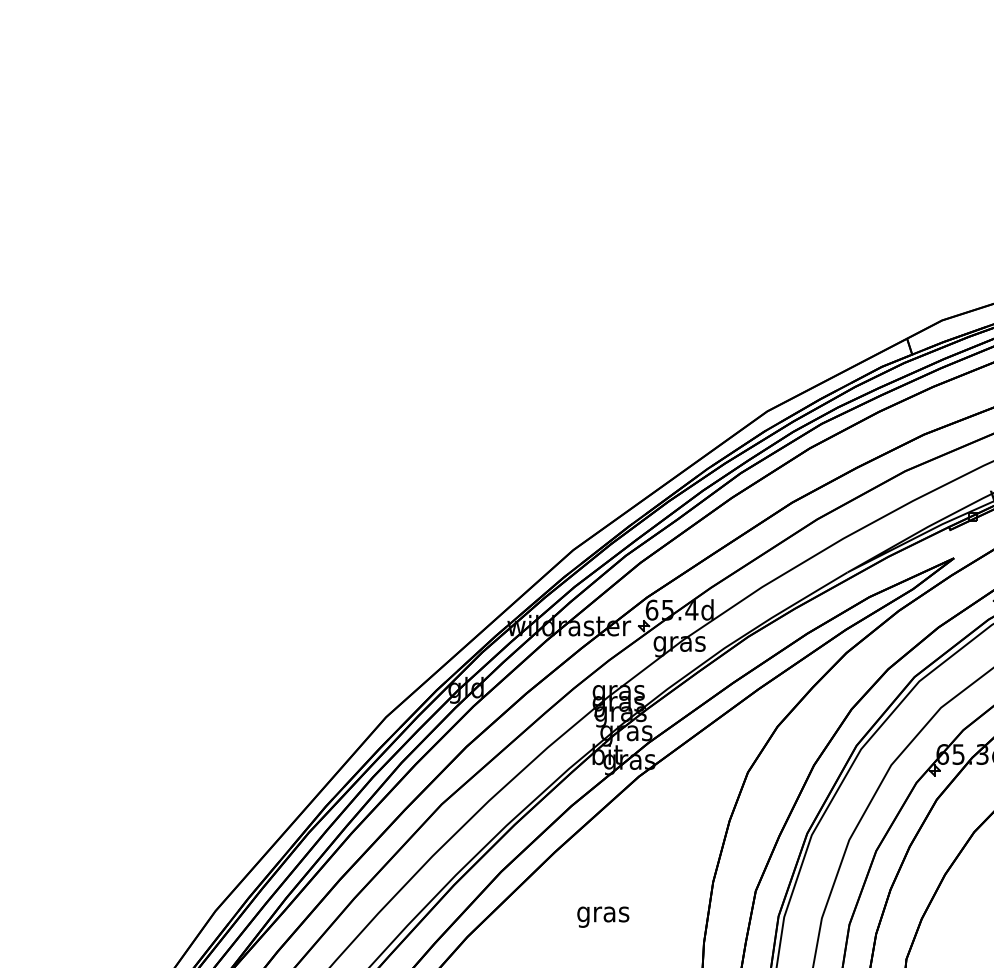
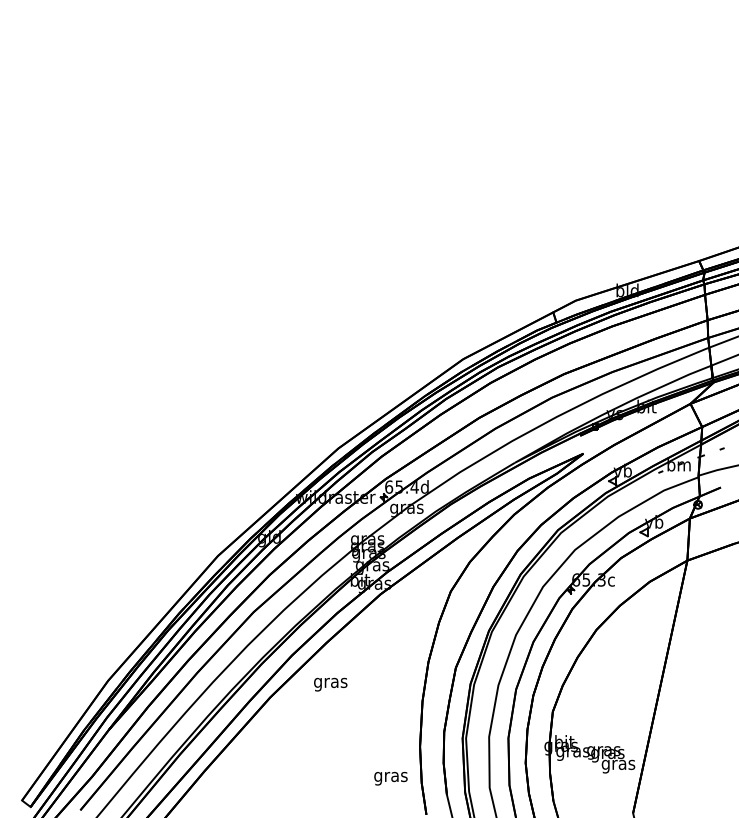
text: (602, 916) -> (330, 684), moved

